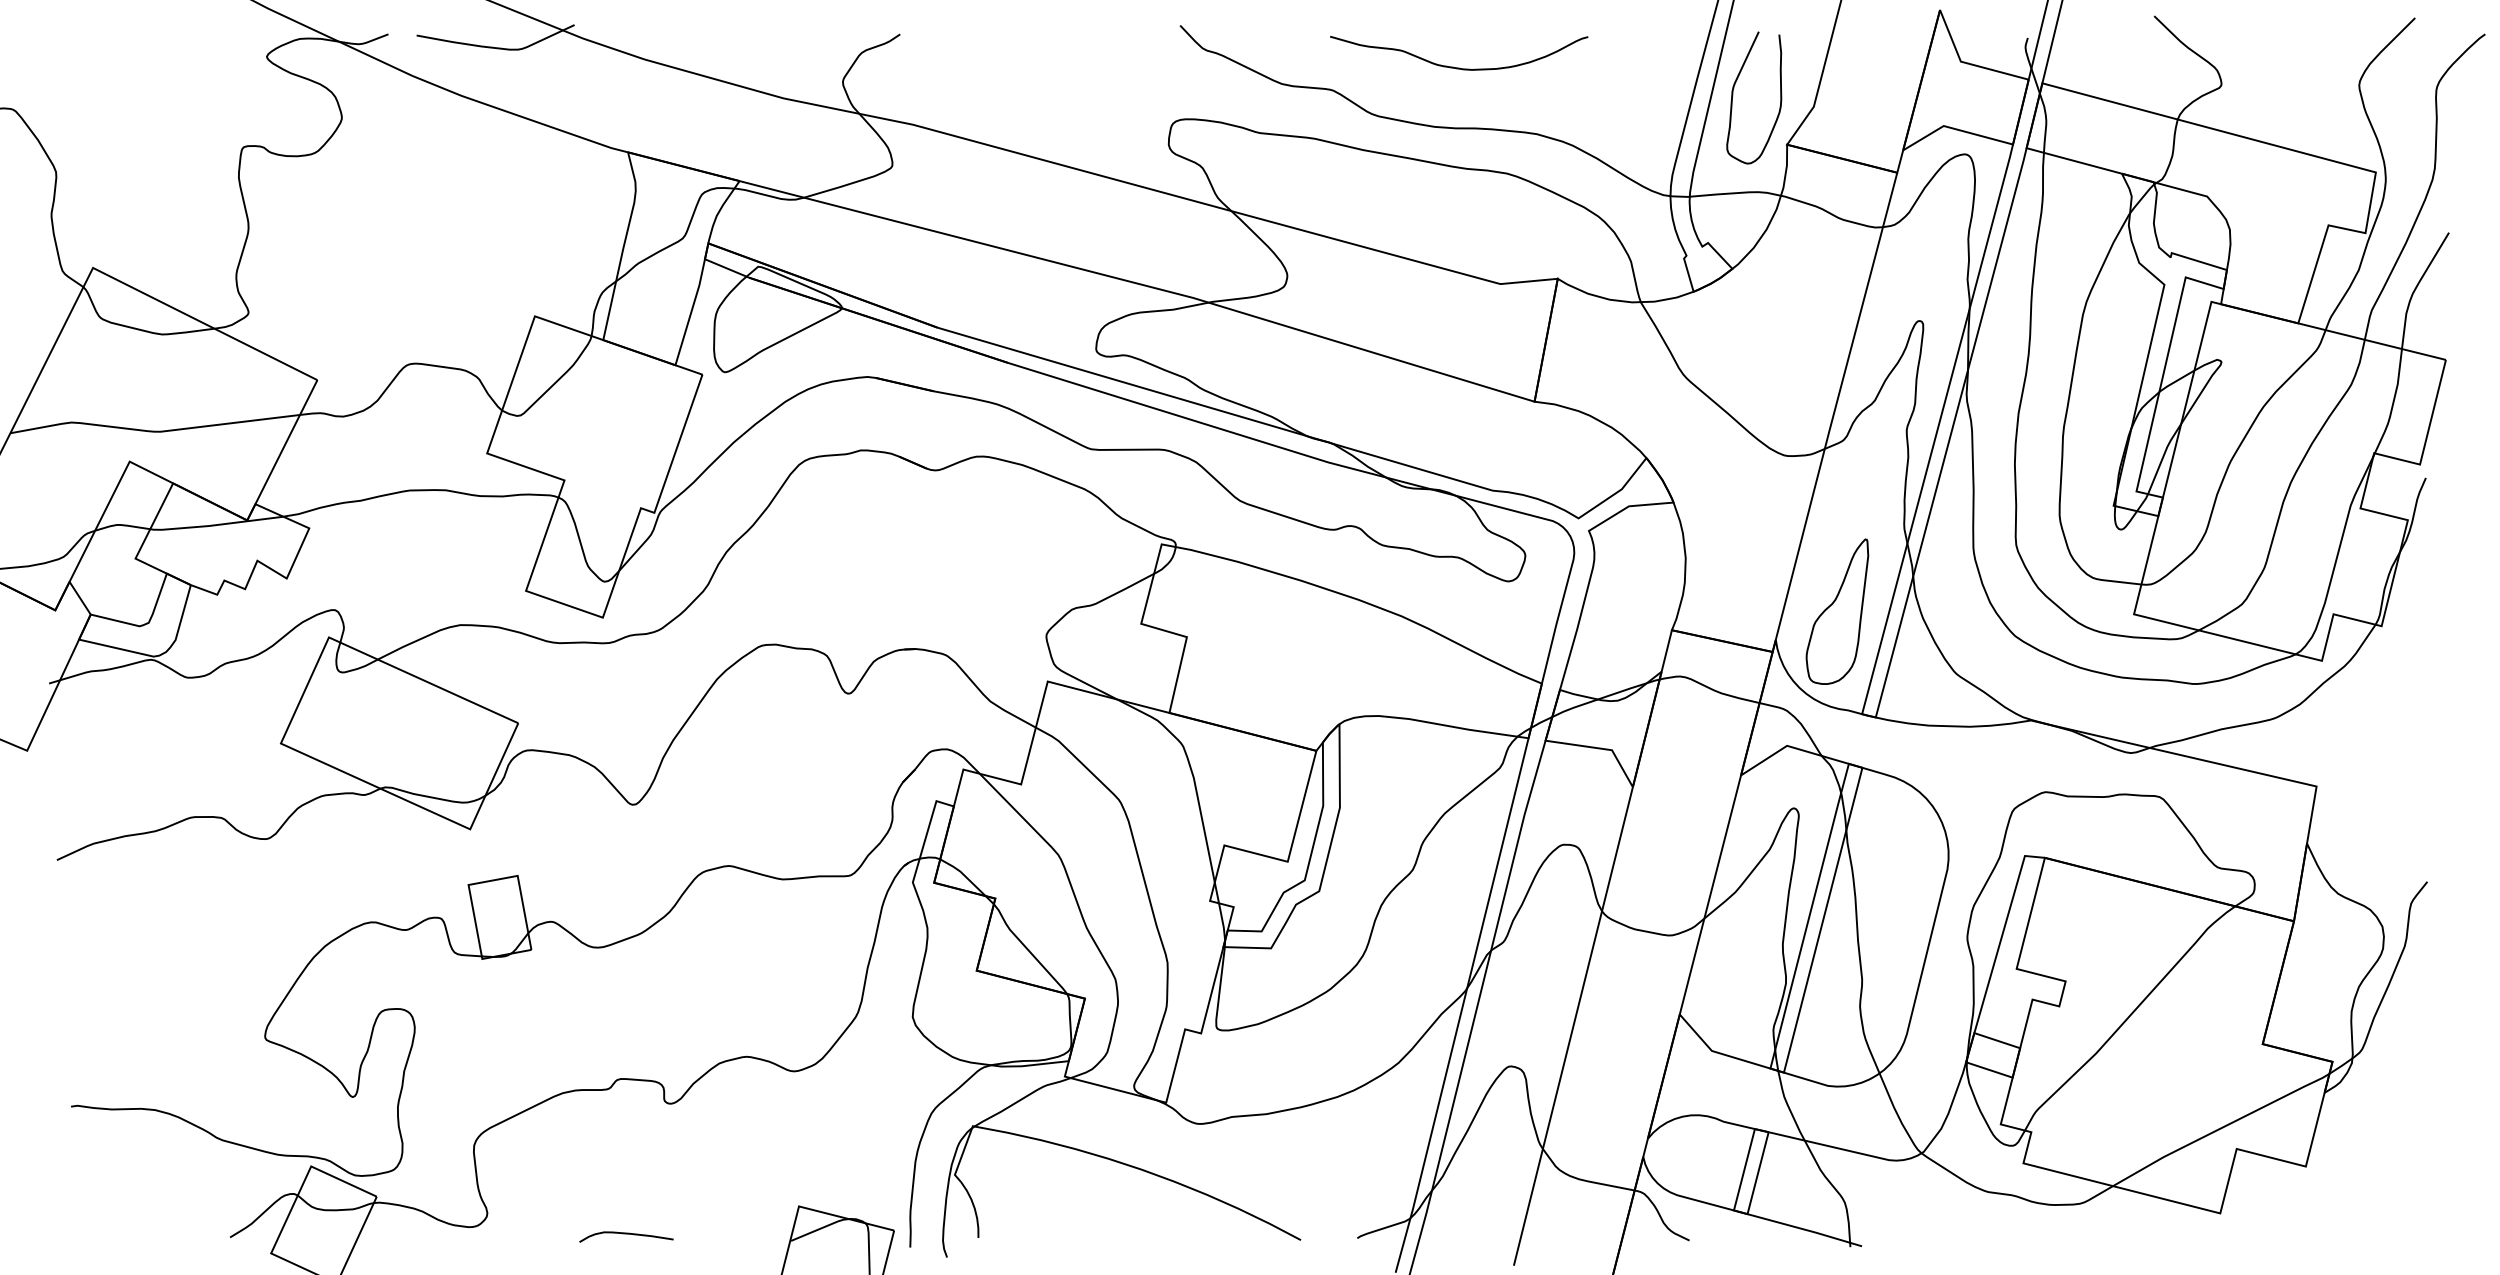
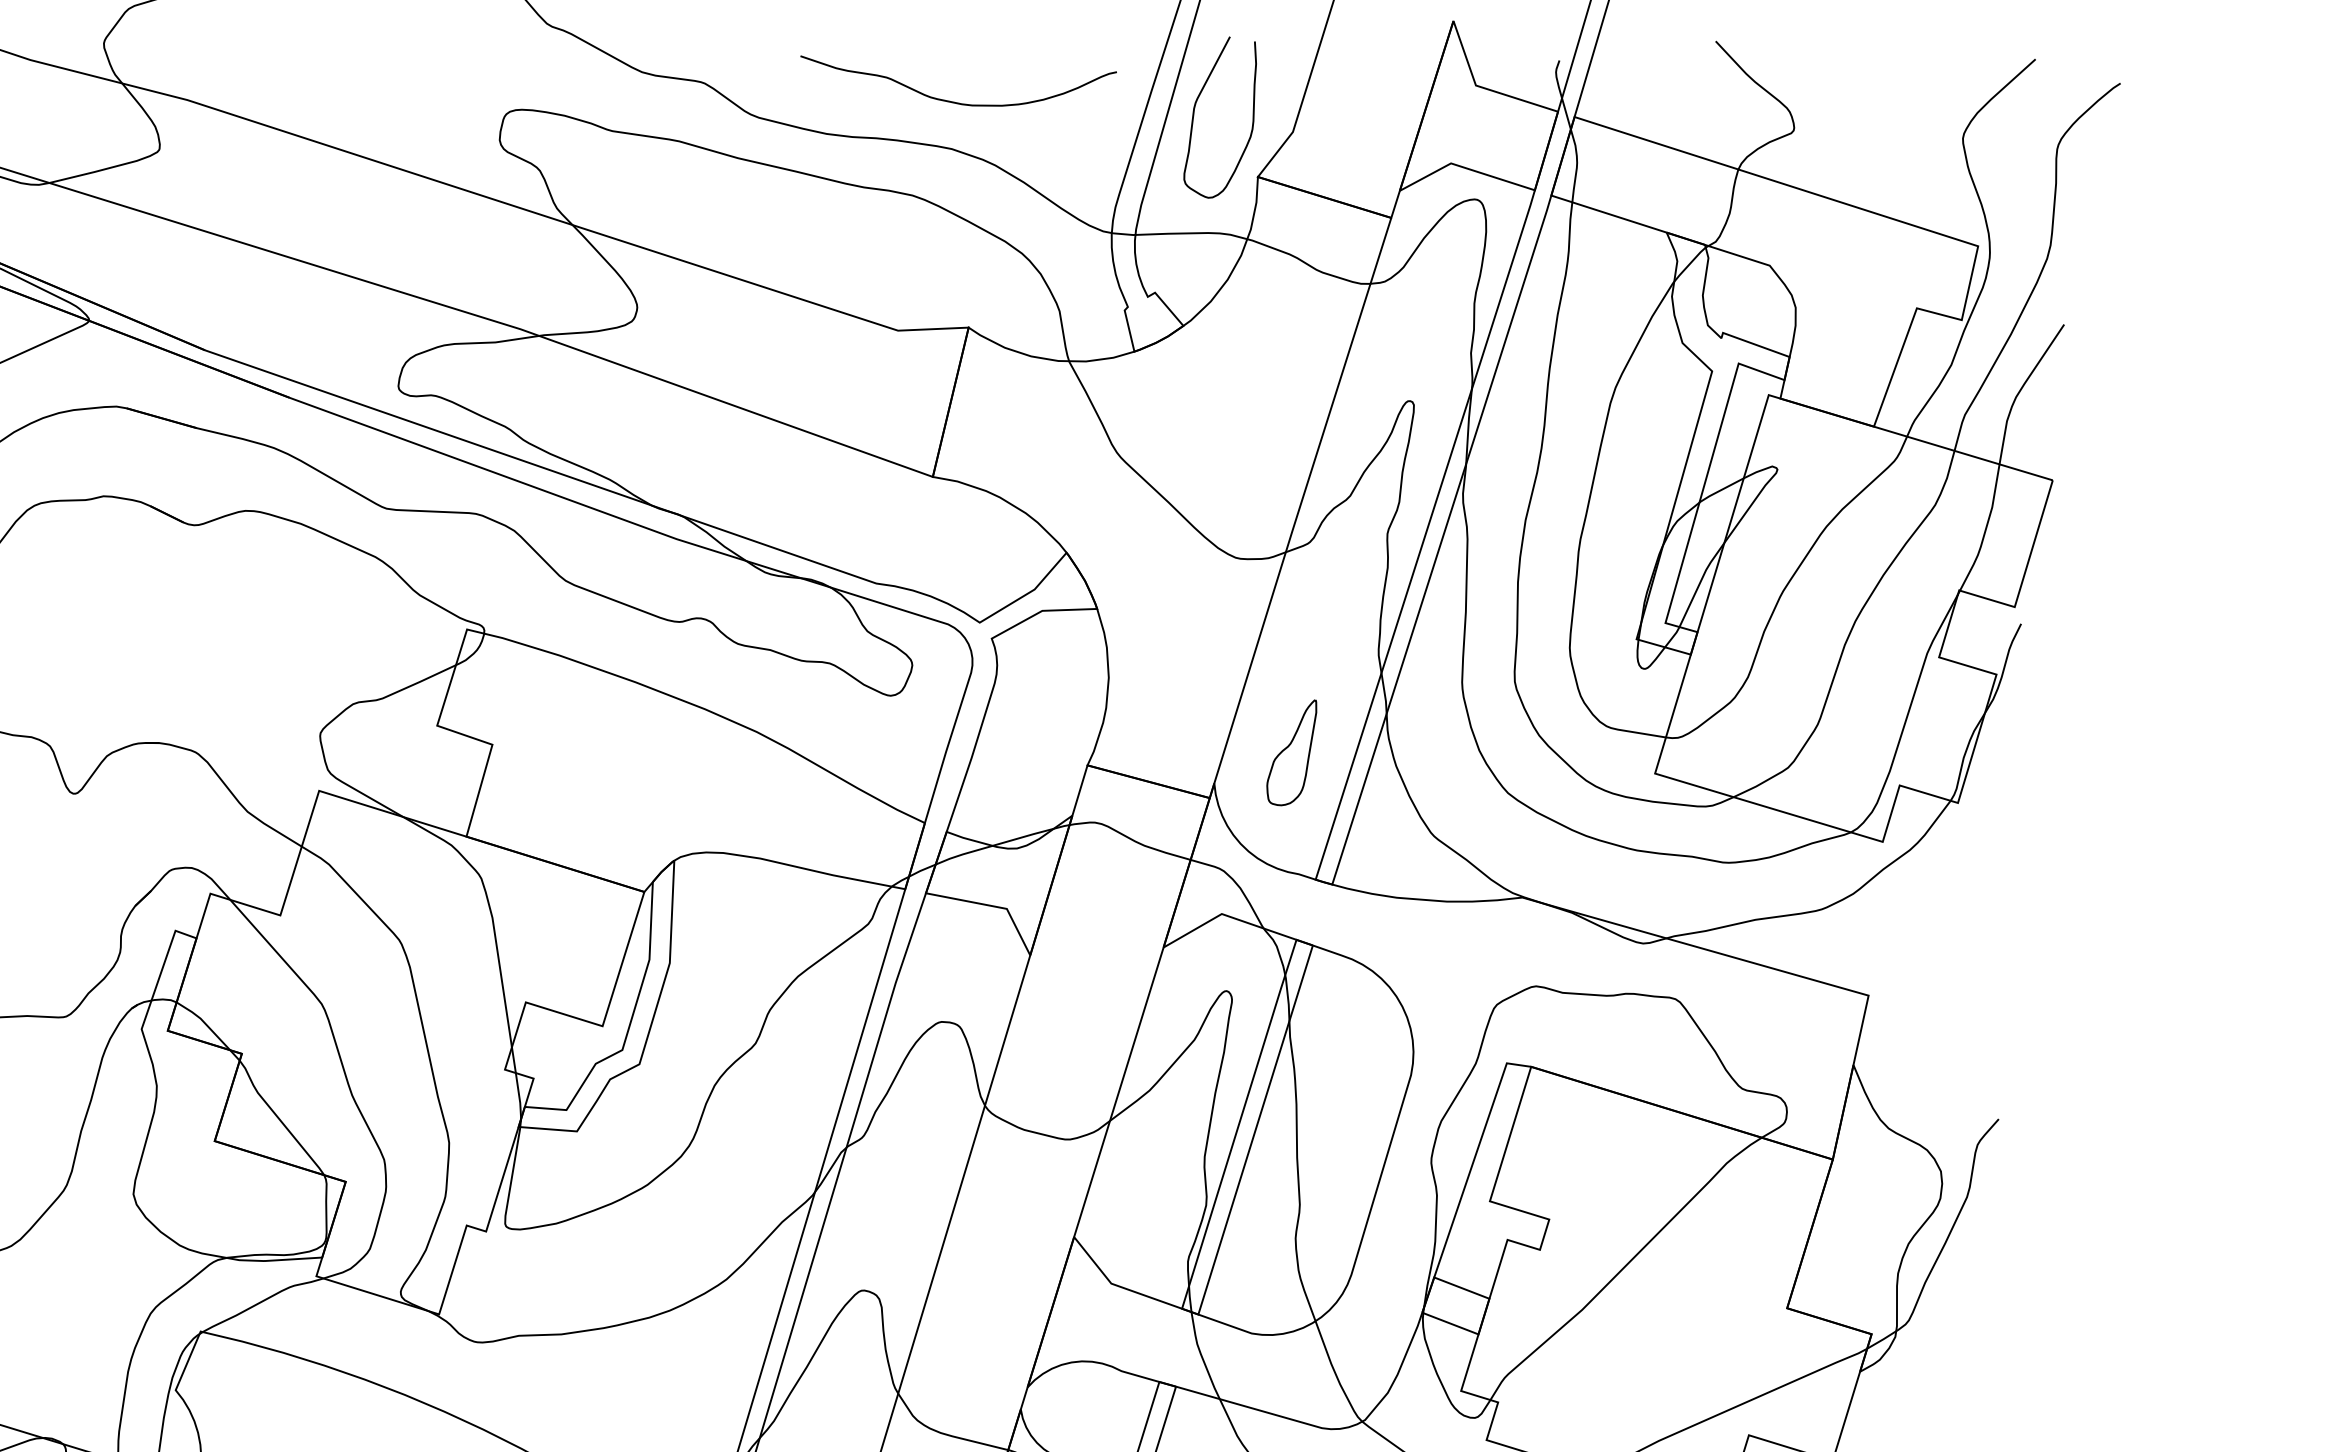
curve: (1459, 67) -> (957, 101), moved
part: (1837, 611) -> (1291, 752), size x0.6

